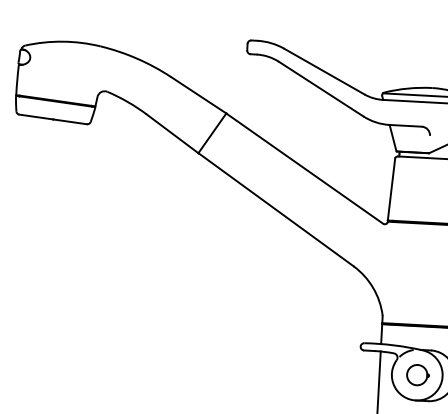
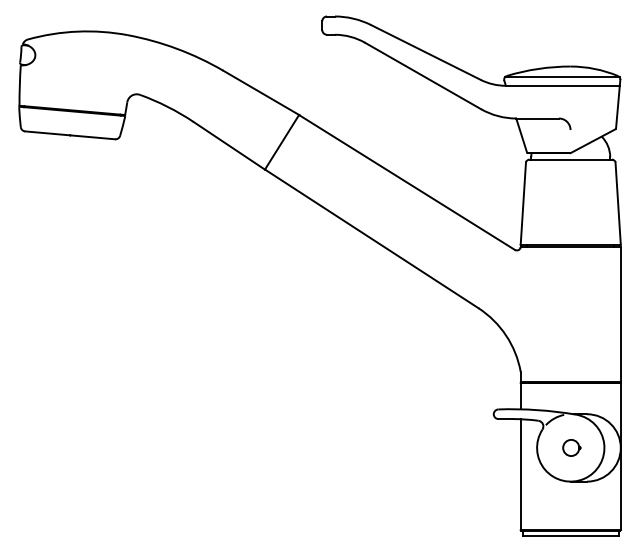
part: (417, 374) -> (571, 447), size x0.6

